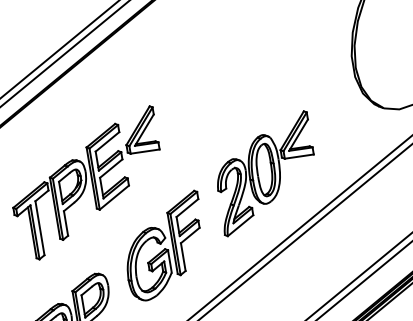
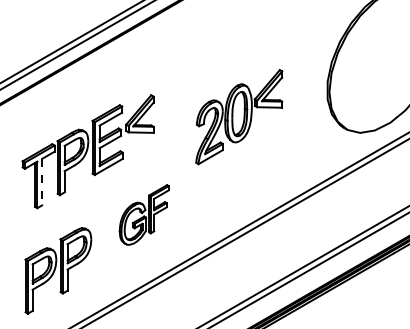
part: (266, 174) -> (239, 117), moved
line: (40, 228) -> (42, 182), solid -> dashed
part: (164, 245) -> (144, 214), size x0.7

